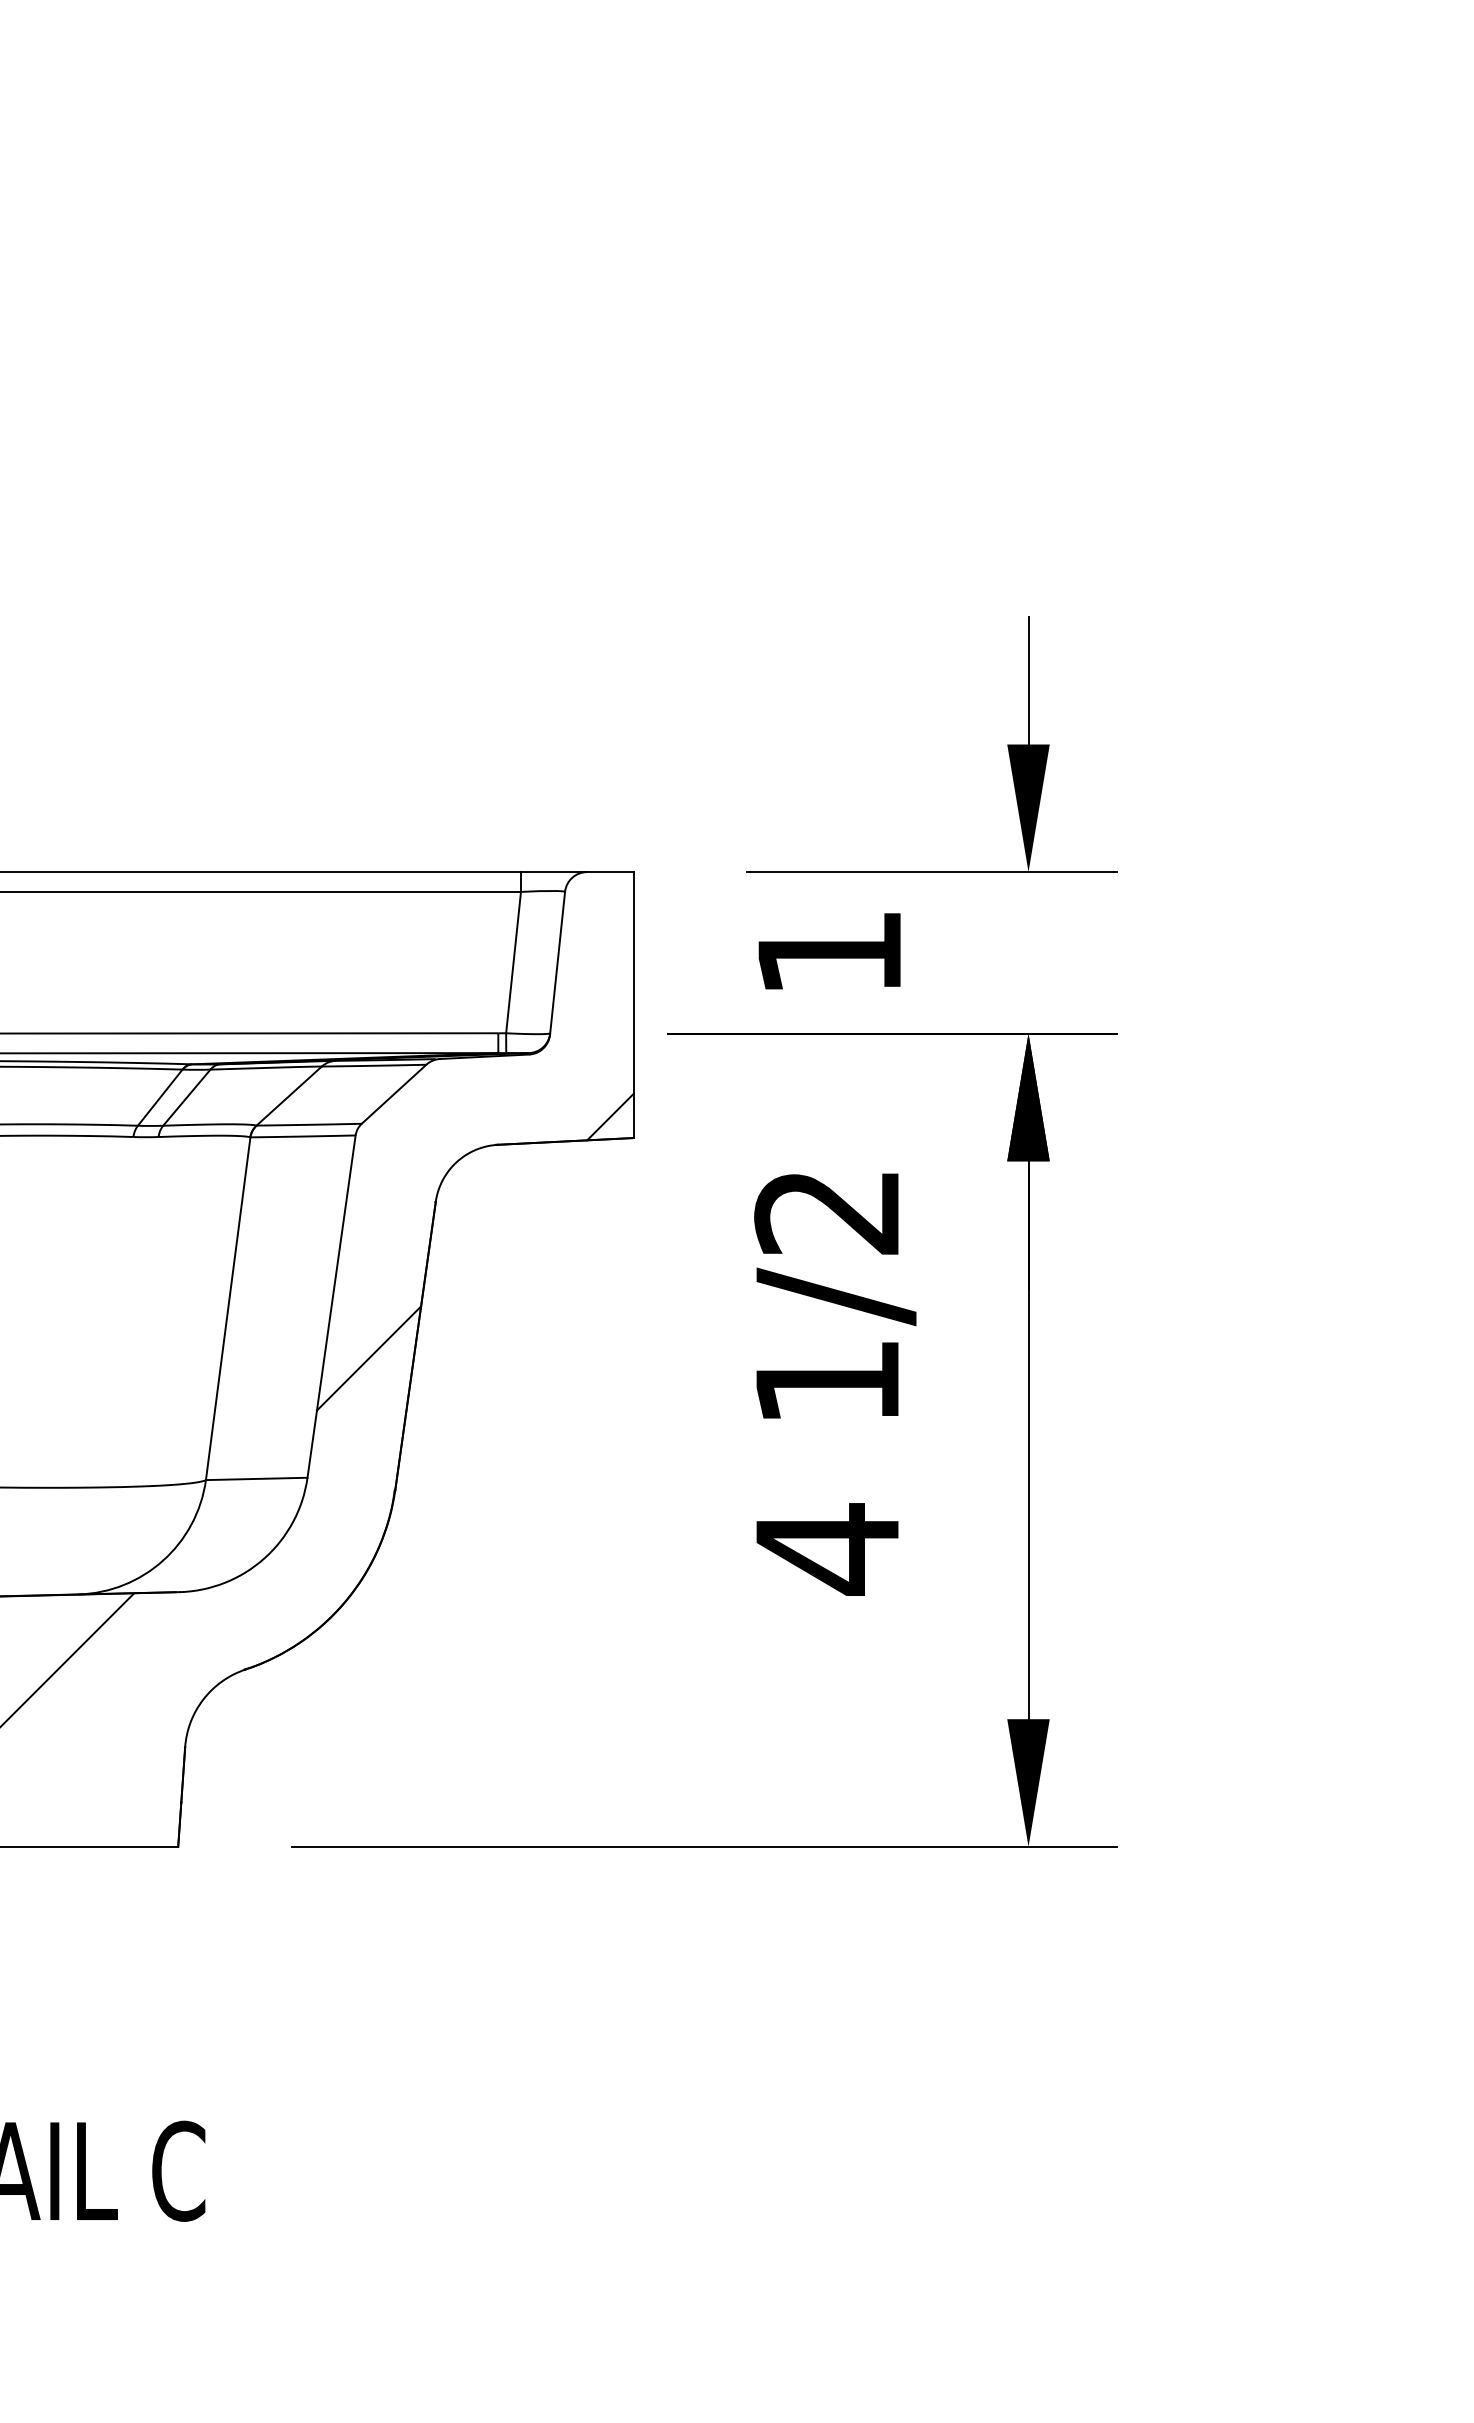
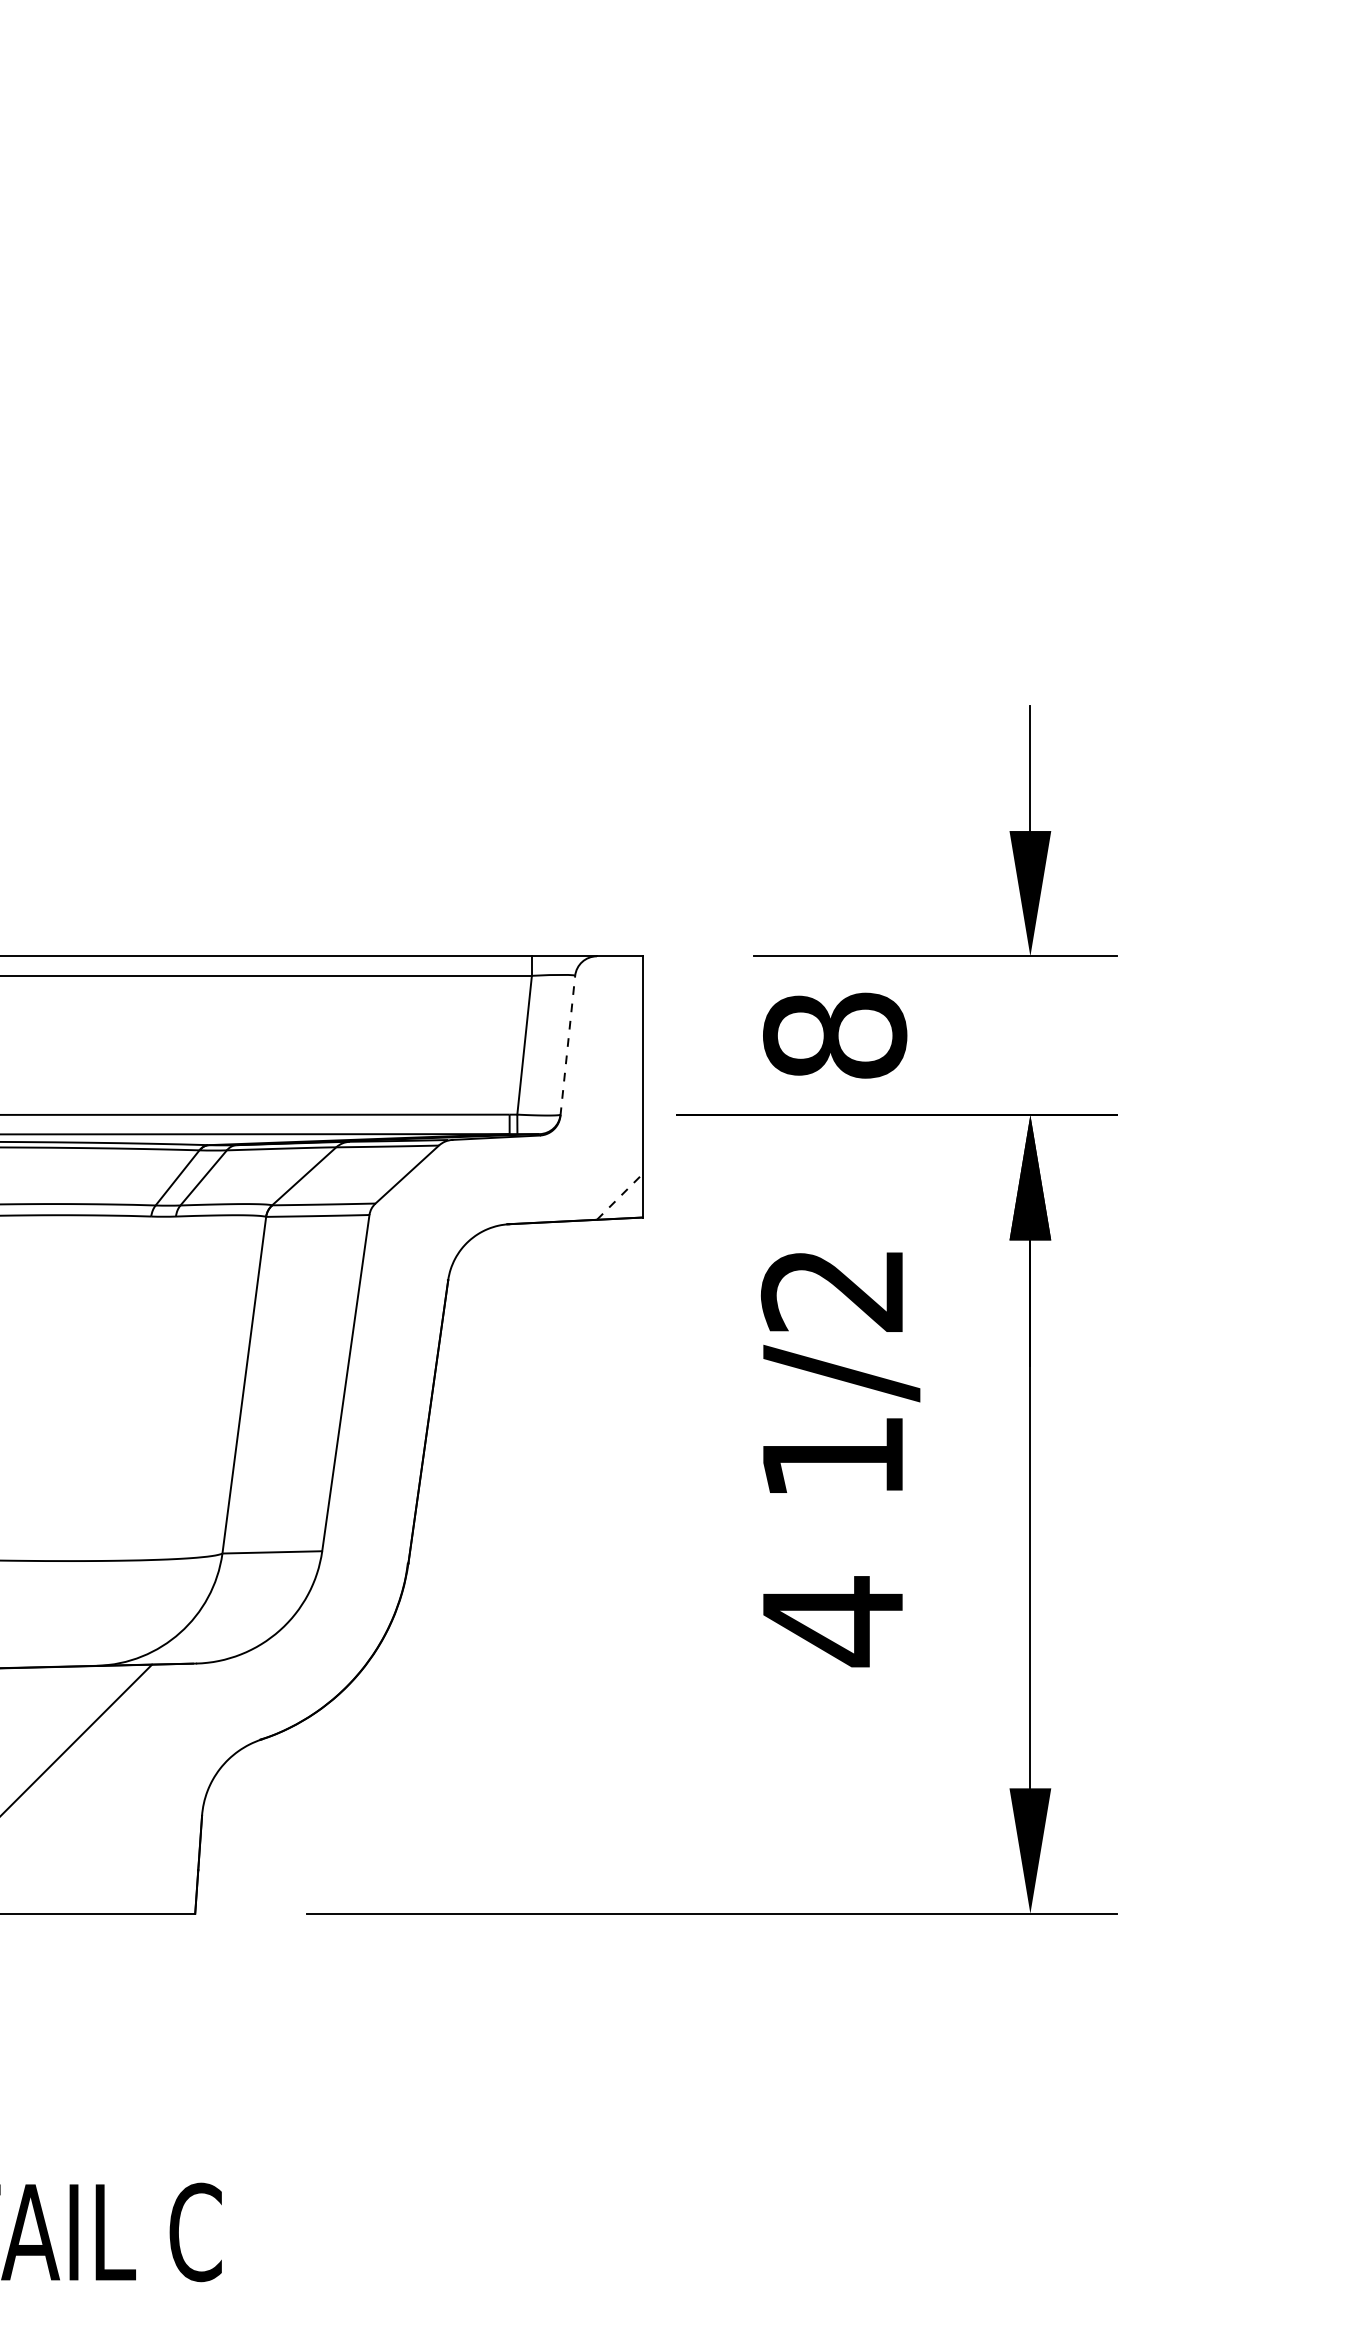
text: (829, 952) -> (834, 1035), 1 -> 8
line: (557, 963) -> (567, 1046), solid -> dashed
line: (610, 1117) -> (619, 1197), solid -> dashed
line: (368, 1358) -> (382, 1434), removed

